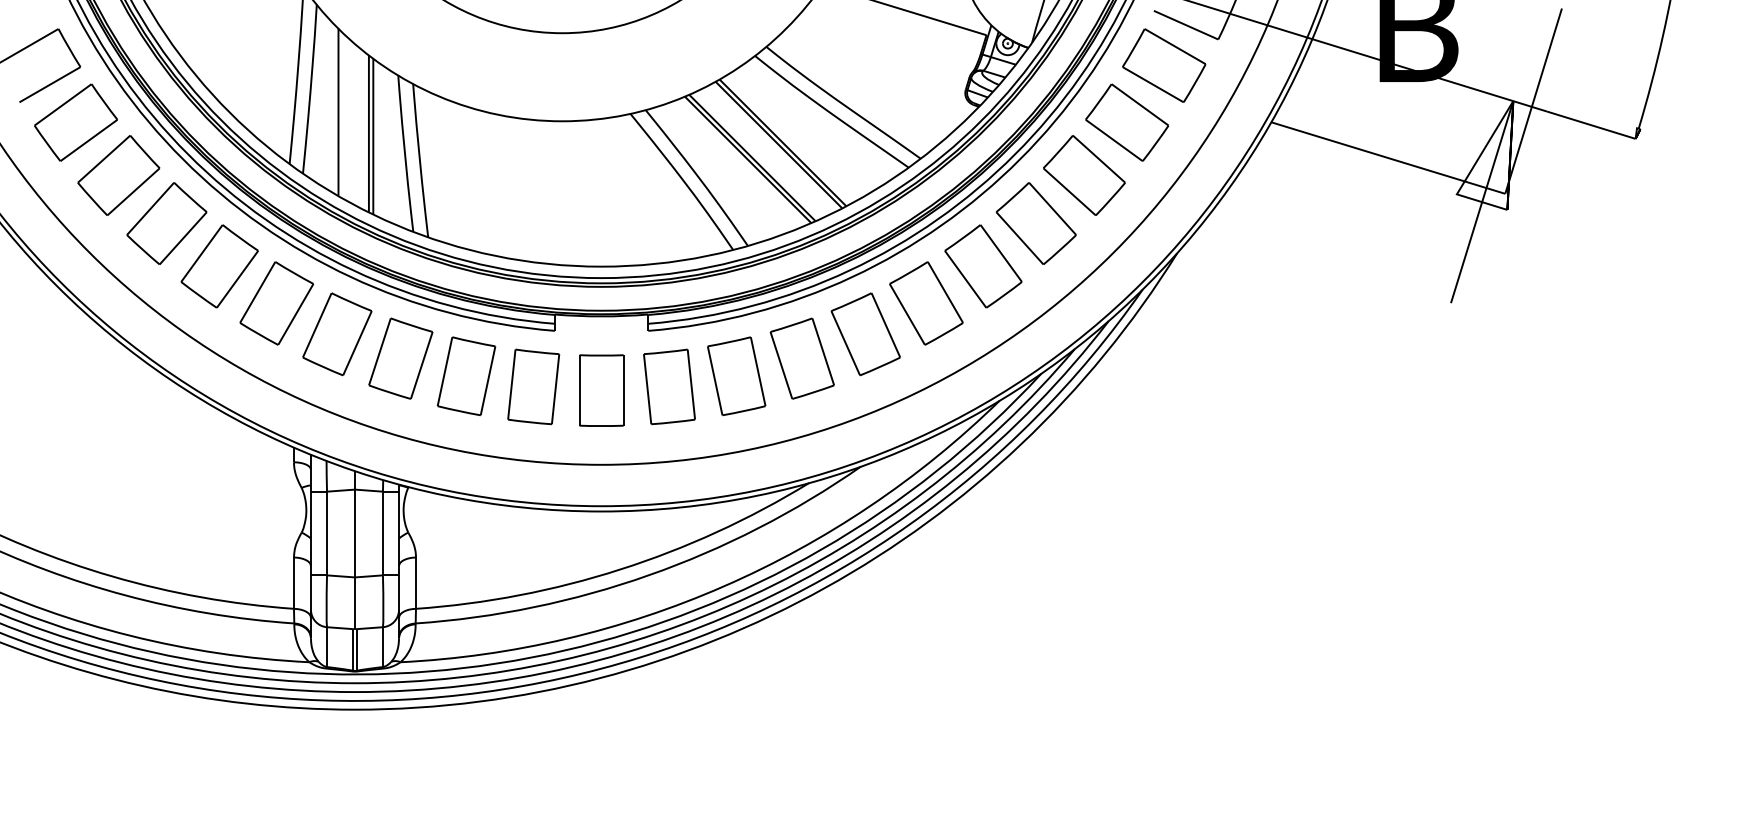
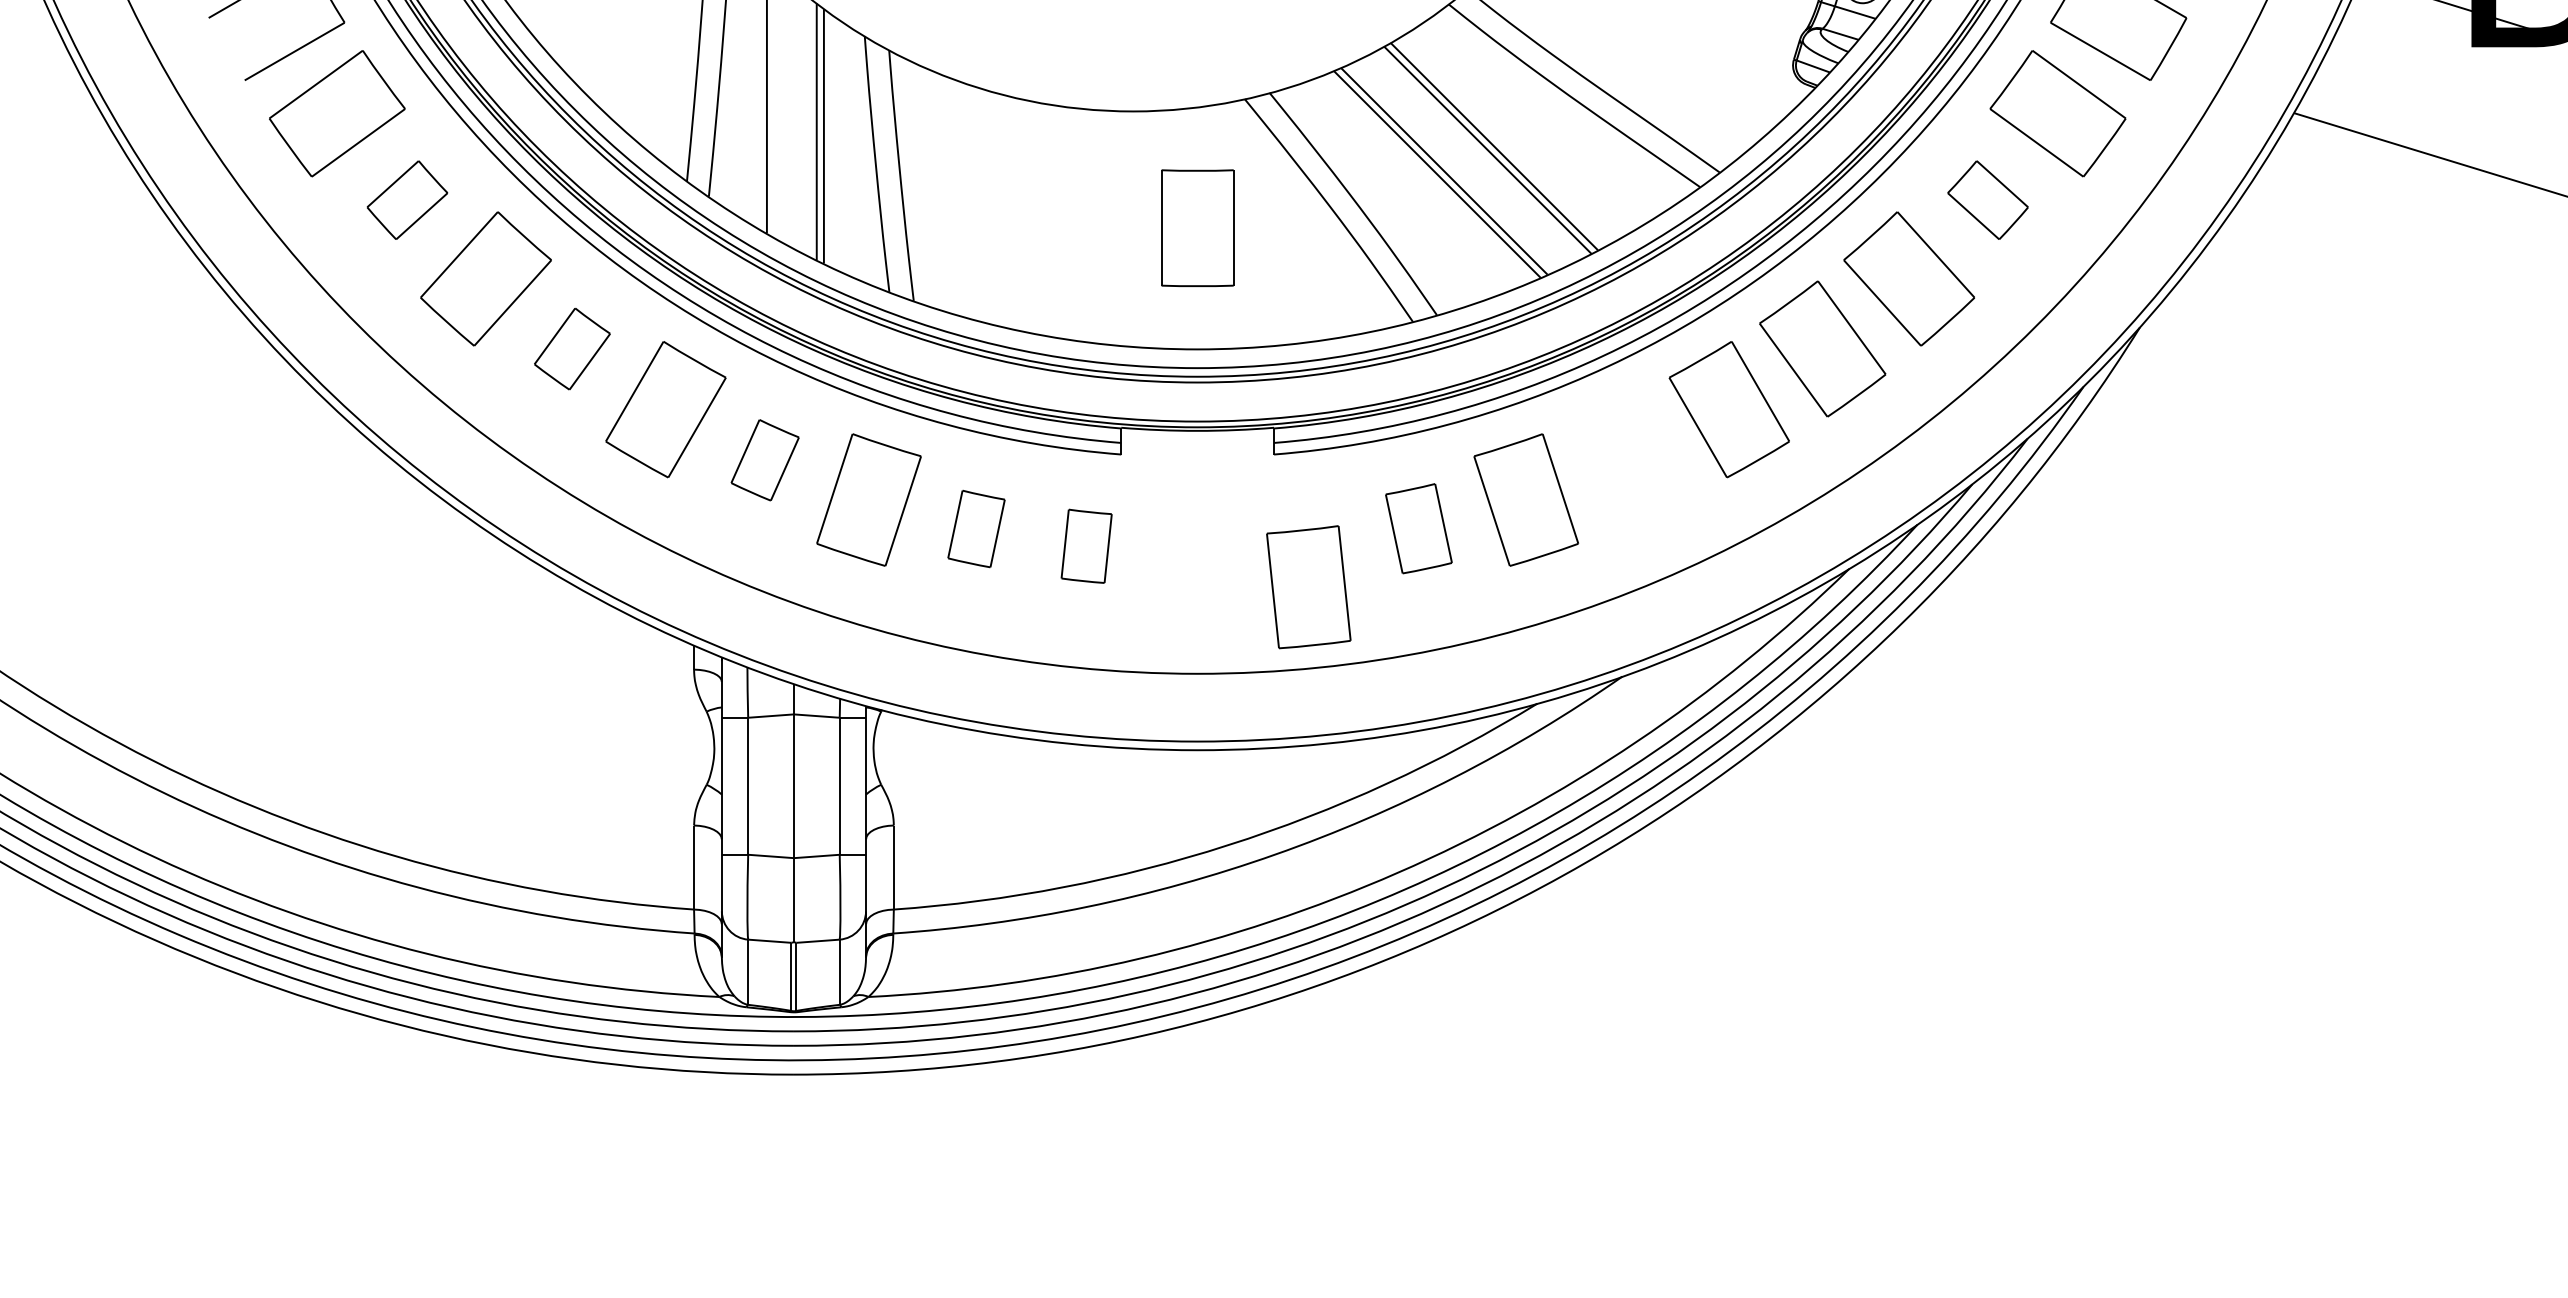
part: (118, 175) -> (406, 200), size x0.6
part: (1084, 175) -> (1988, 200), size x0.6
part: (219, 266) -> (572, 349), size x0.6
part: (337, 334) -> (765, 460), size x0.6
part: (865, 334) -> (1629, 460), removed
part: (736, 375) -> (1418, 527), size x0.7
part: (466, 376) -> (976, 529), size x0.6
part: (533, 386) -> (1086, 545), size x0.6
part: (669, 386) -> (1308, 586), moved
part: (601, 390) -> (1197, 228), moved

